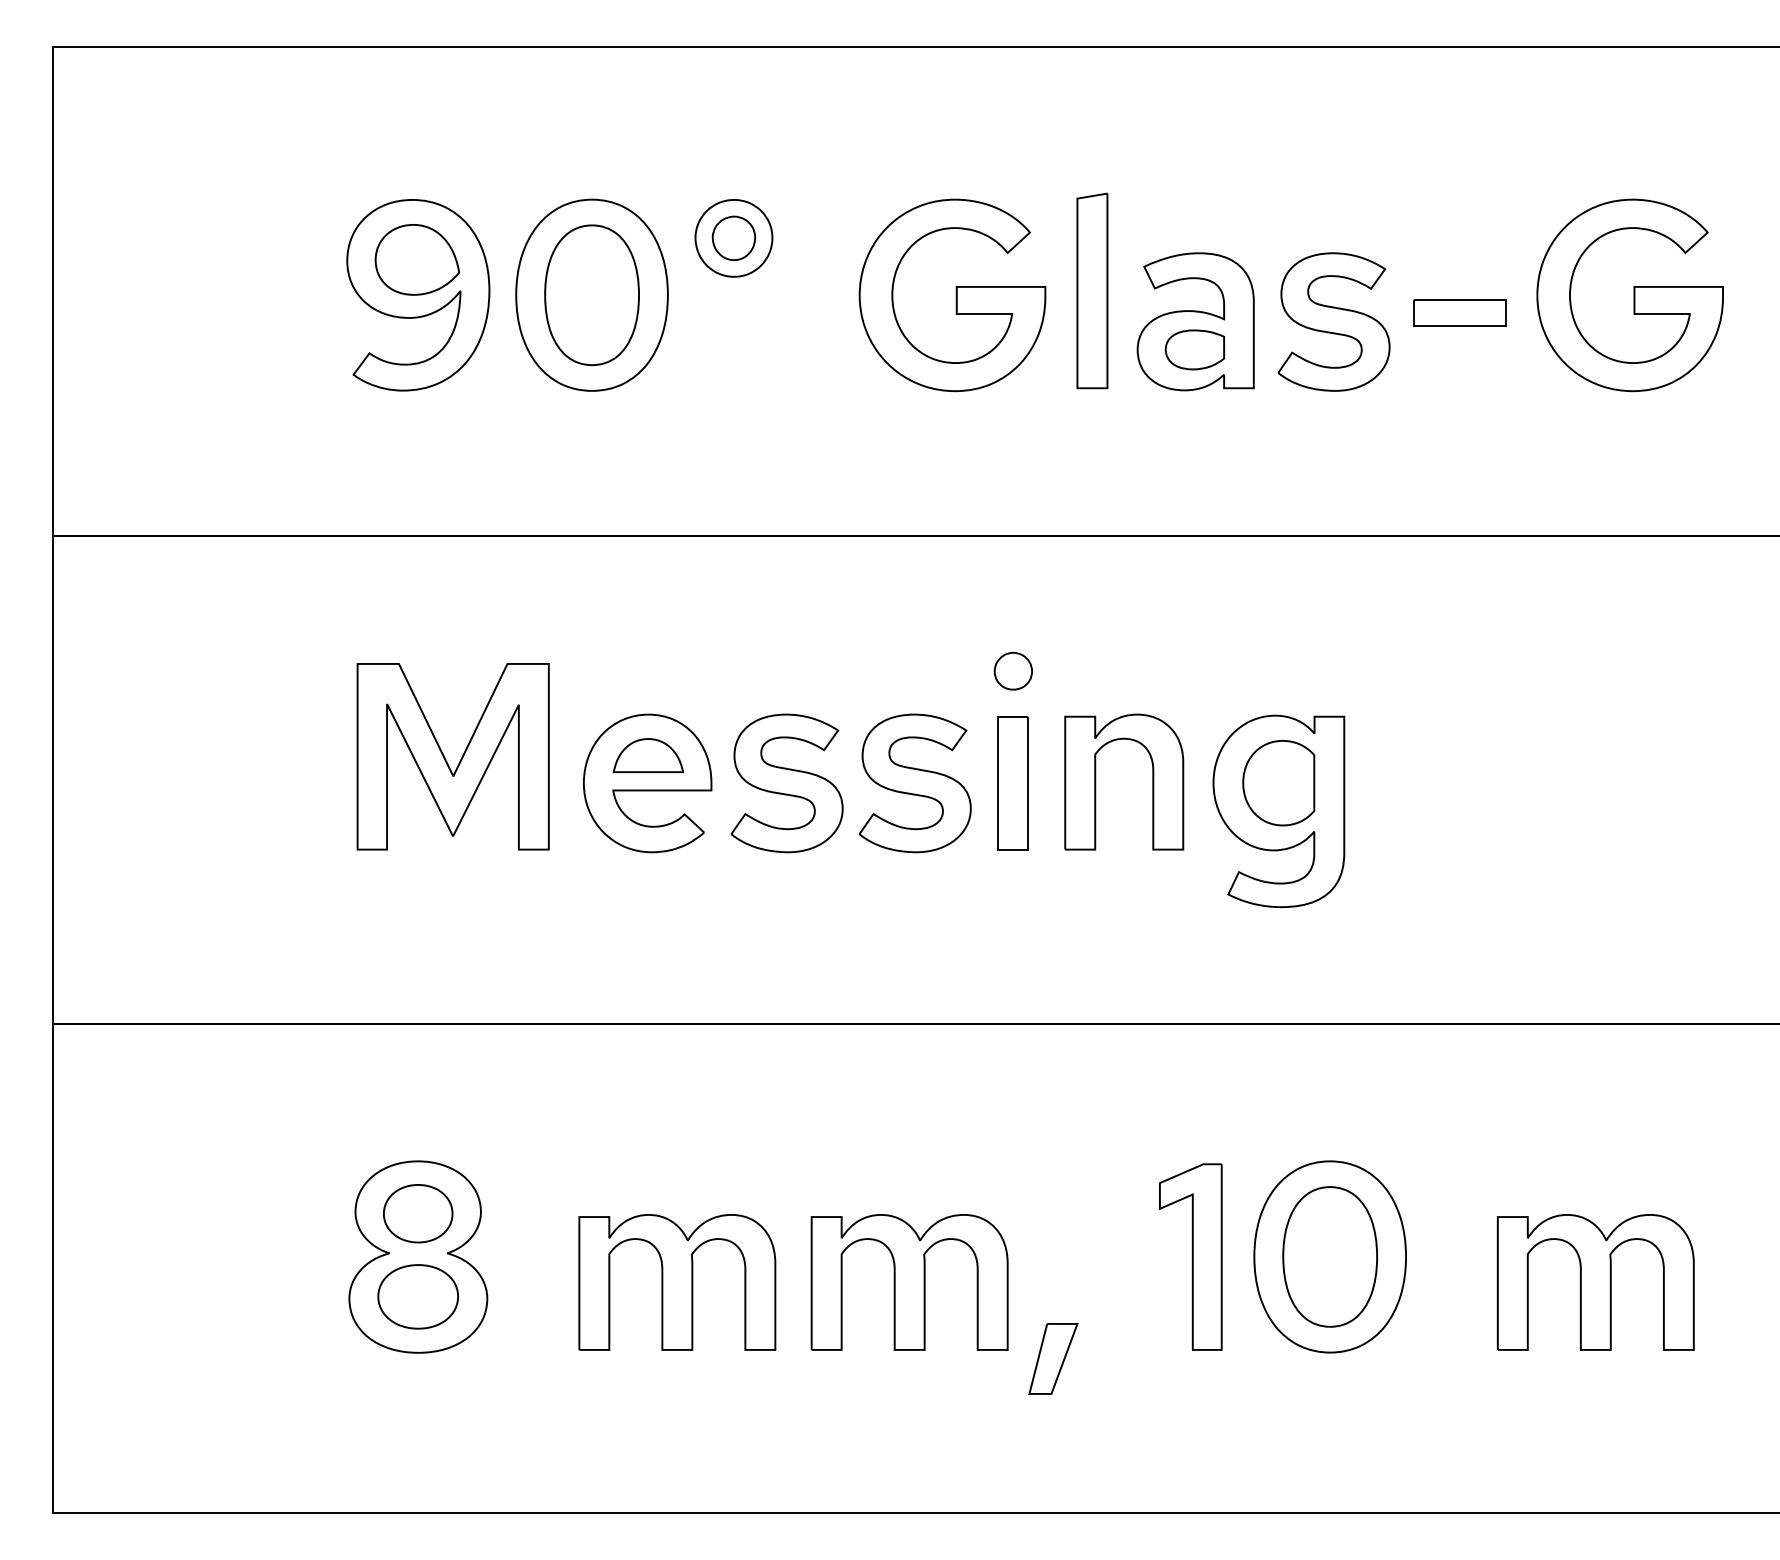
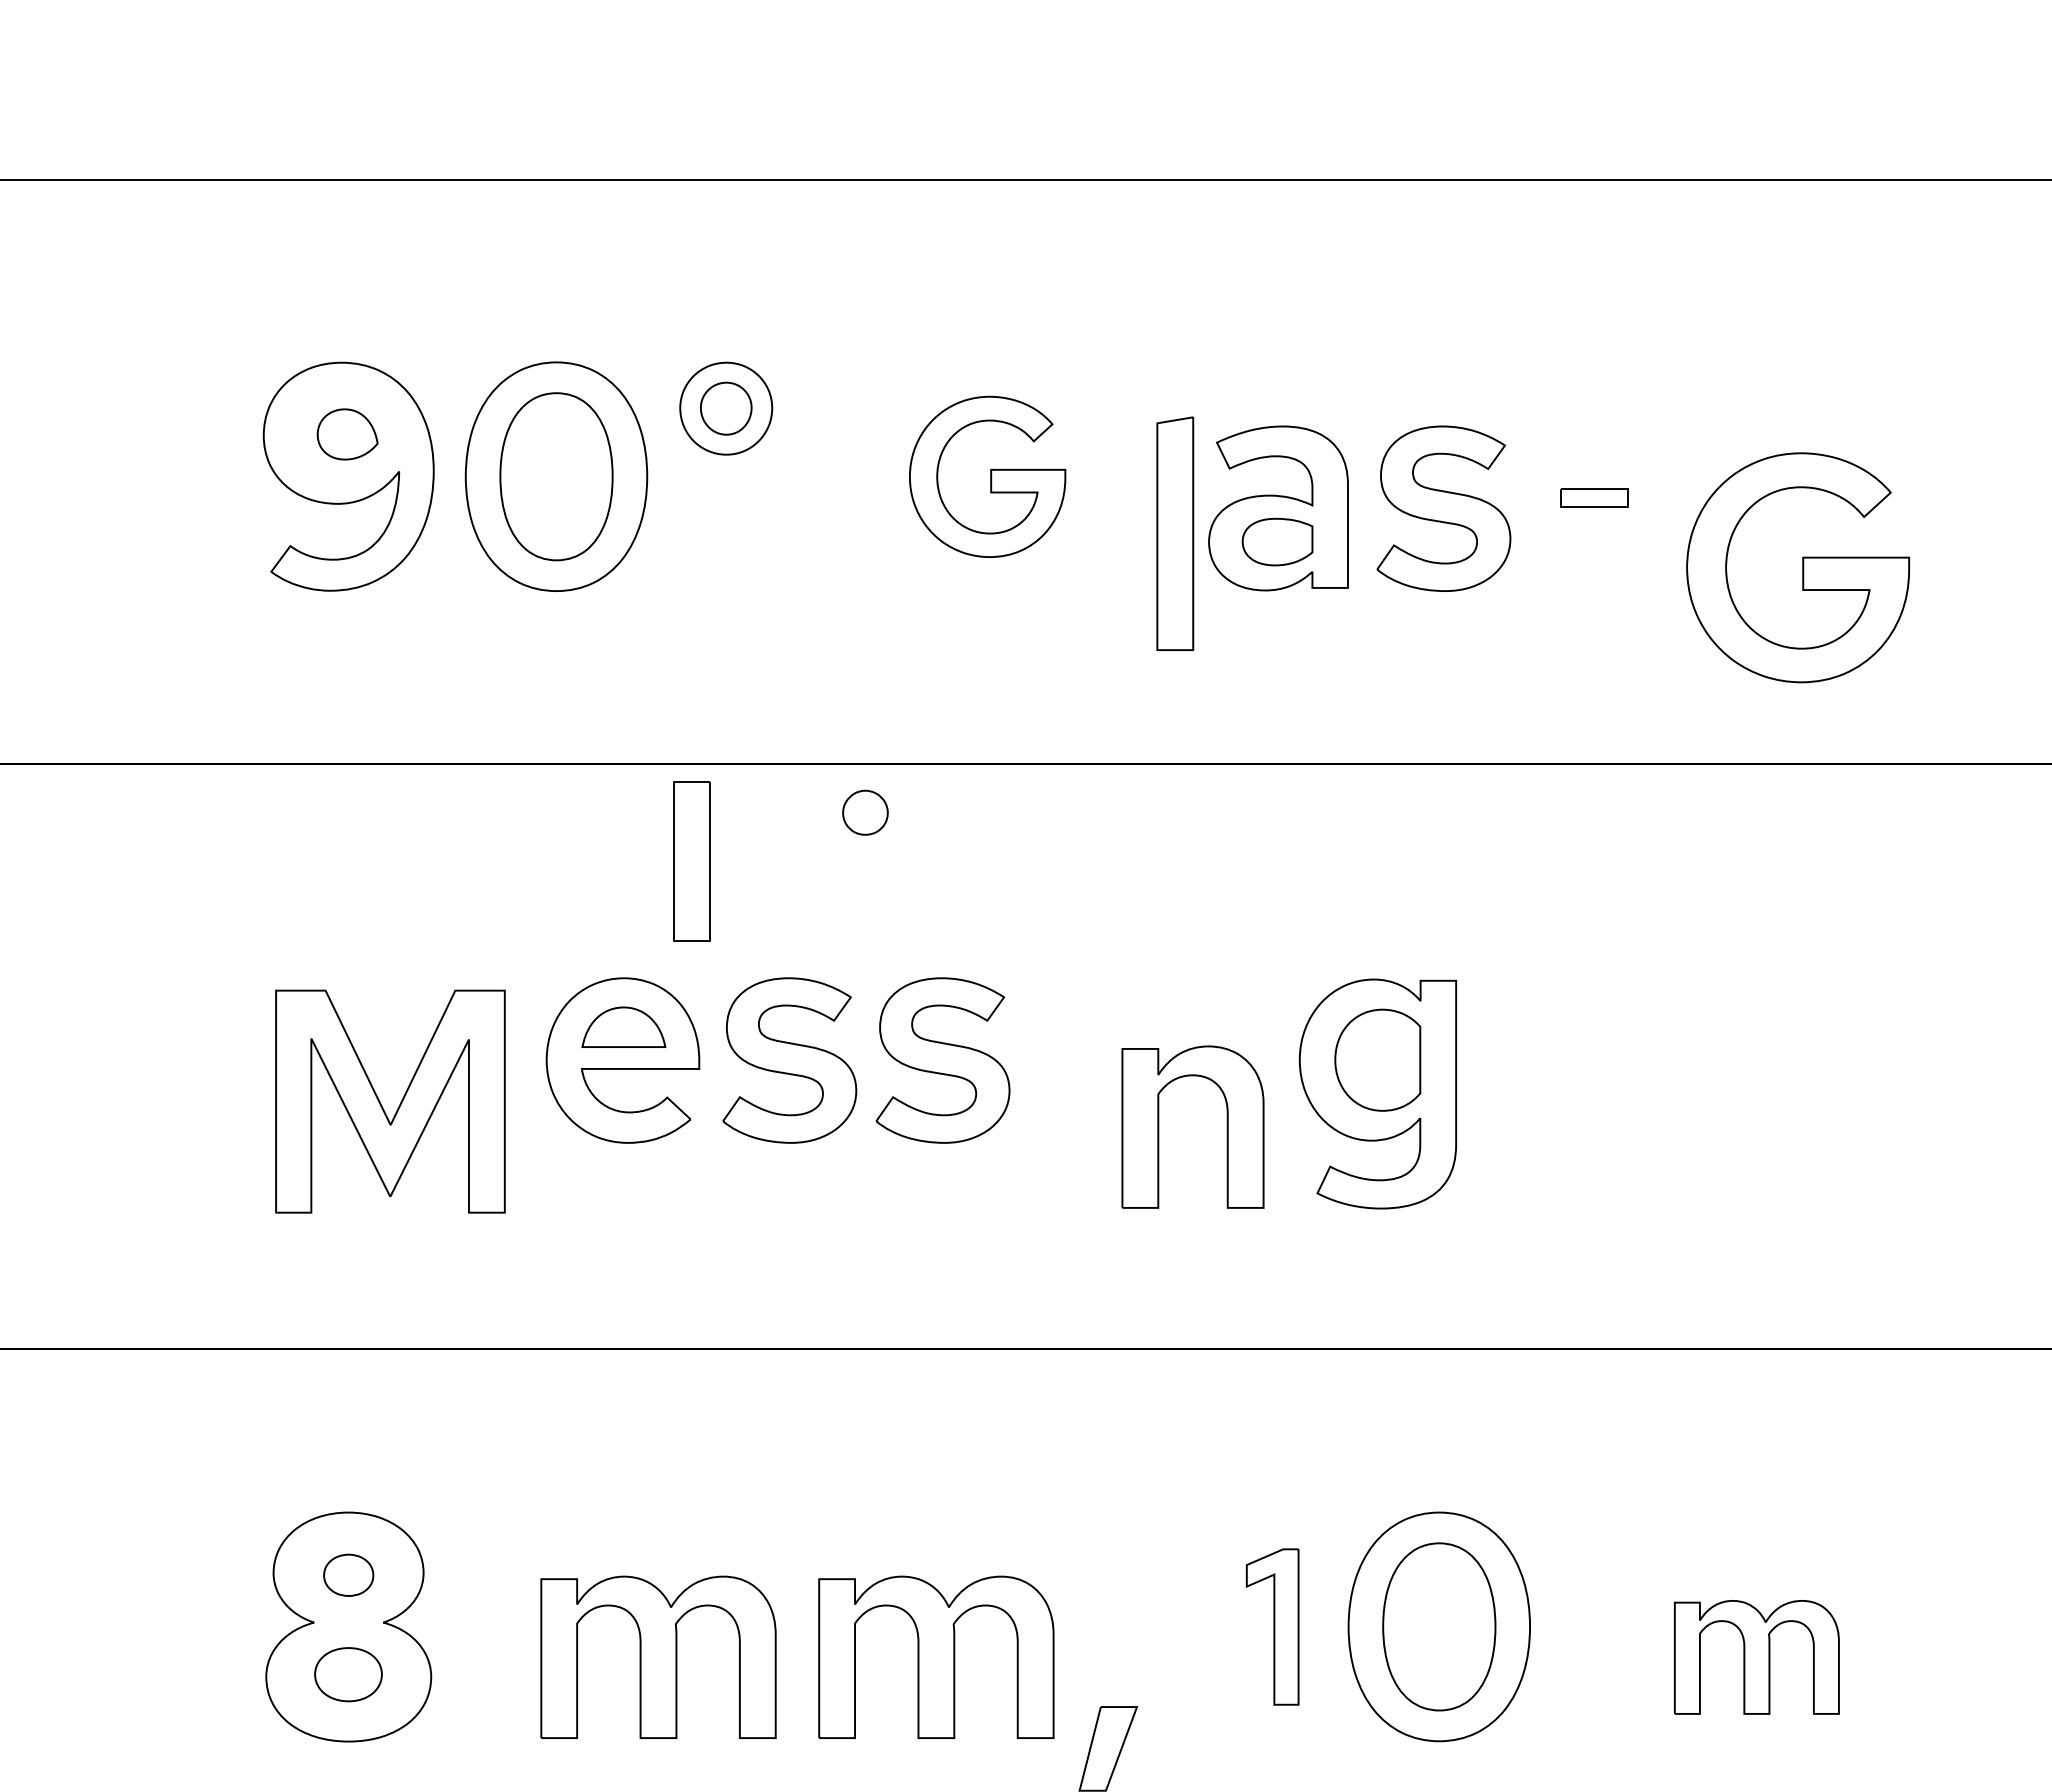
part: (417, 259) -> (347, 433), size x0.6
part: (1092, 290) -> (1175, 533), moved
part: (952, 295) -> (987, 477), size x0.7
part: (1629, 295) -> (1797, 567), moved
part: (1459, 312) -> (1593, 497), size x0.6
part: (1012, 670) -> (864, 811), moved
part: (446, 759) -> (382, 1104), moved
part: (1096, 781) -> (1159, 1126), moved
part: (1012, 783) -> (690, 862), moved
part: (418, 1213) -> (348, 1574), size x0.6
part: (1190, 1256) -> (1272, 1626), size x0.7
part: (1595, 1282) -> (1756, 1657), size x0.7
part: (417, 1296) -> (347, 1674), size x0.7

